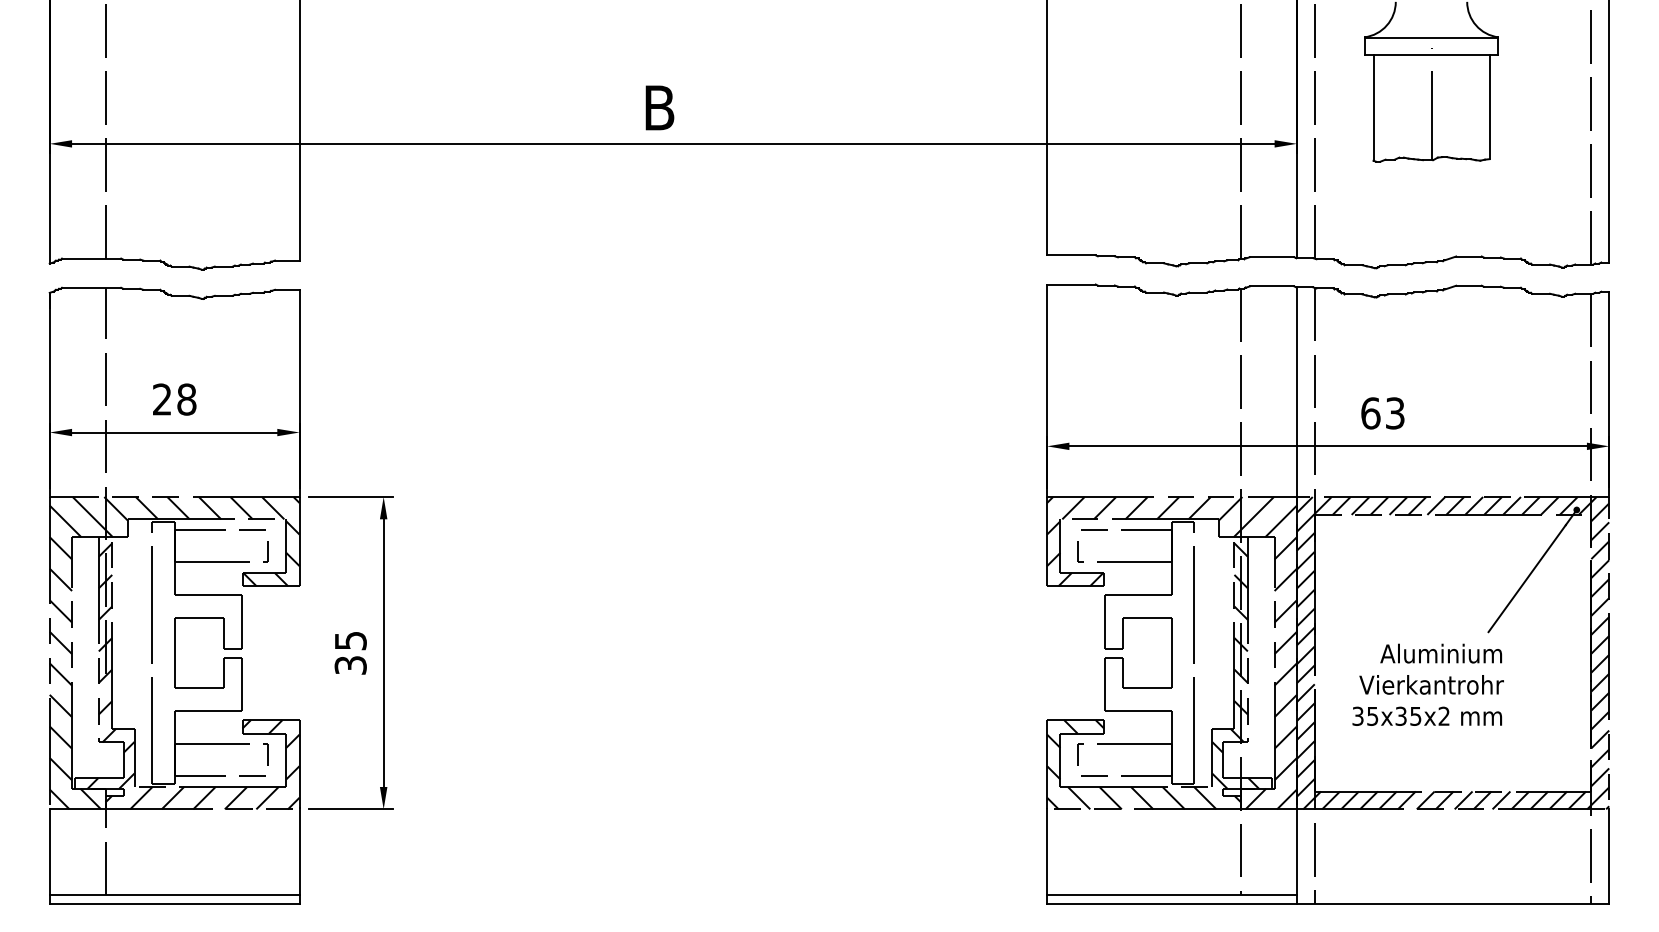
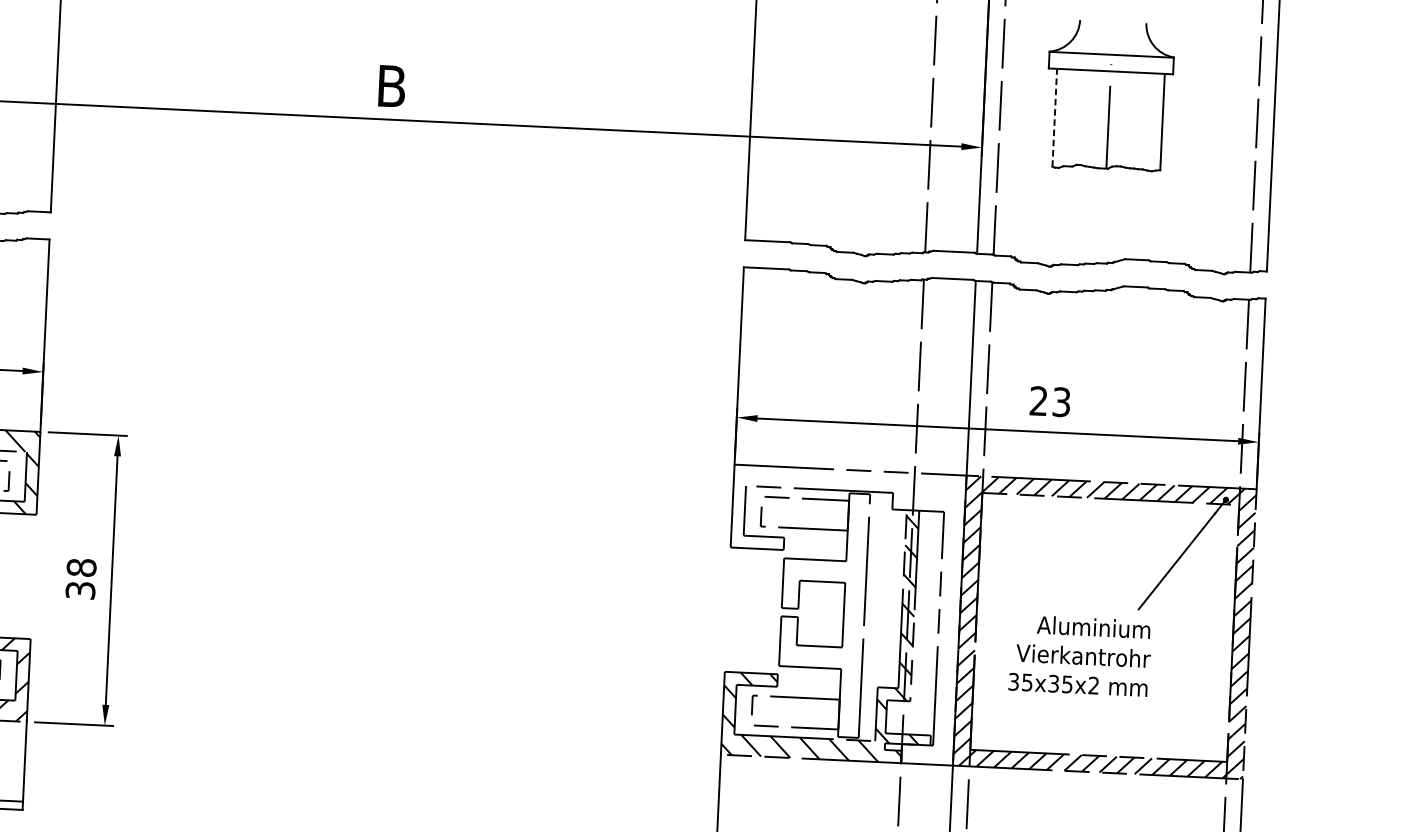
line: (1373, 108) -> (1054, 118), solid -> dashed
text: (1370, 413) -> (1038, 401), 63 -> 23
text: (350, 640) -> (81, 567), 35 -> 38
hatch: (1171, 653) -> (843, 615), removed

